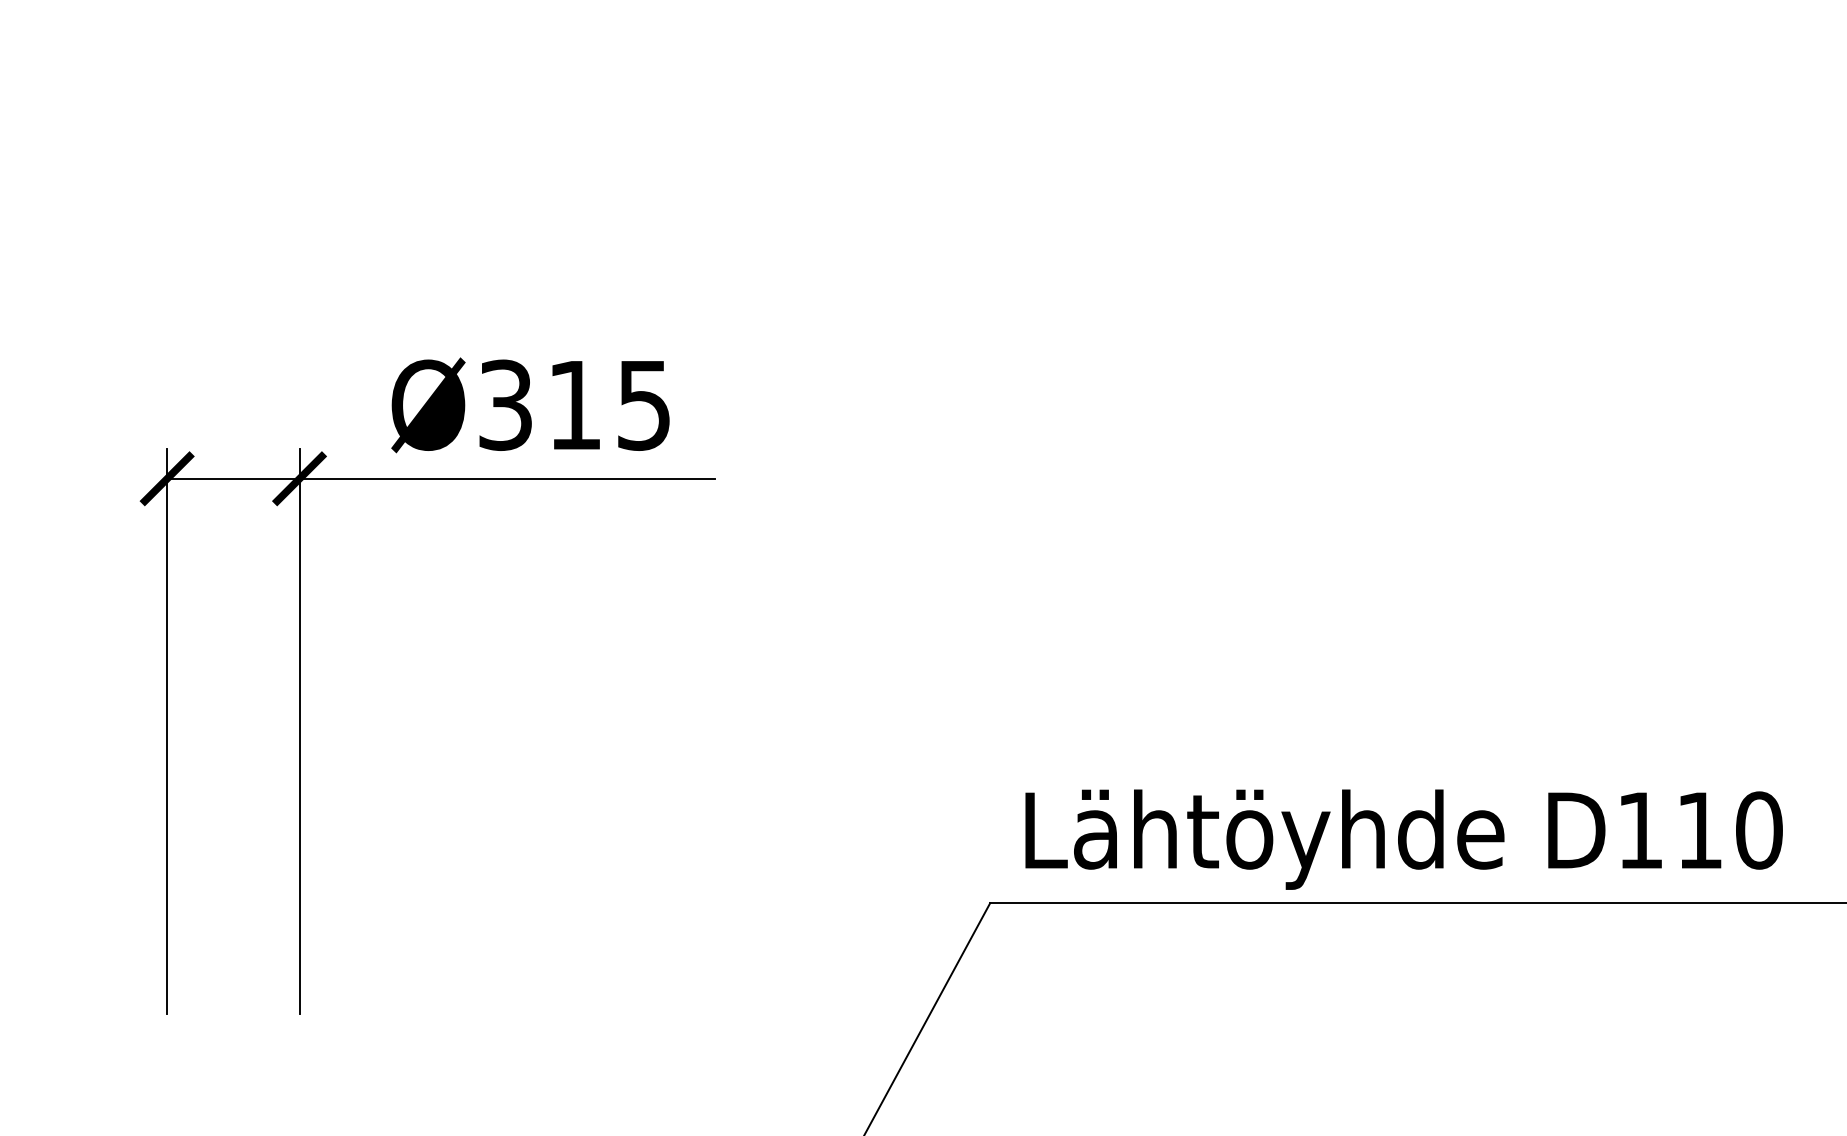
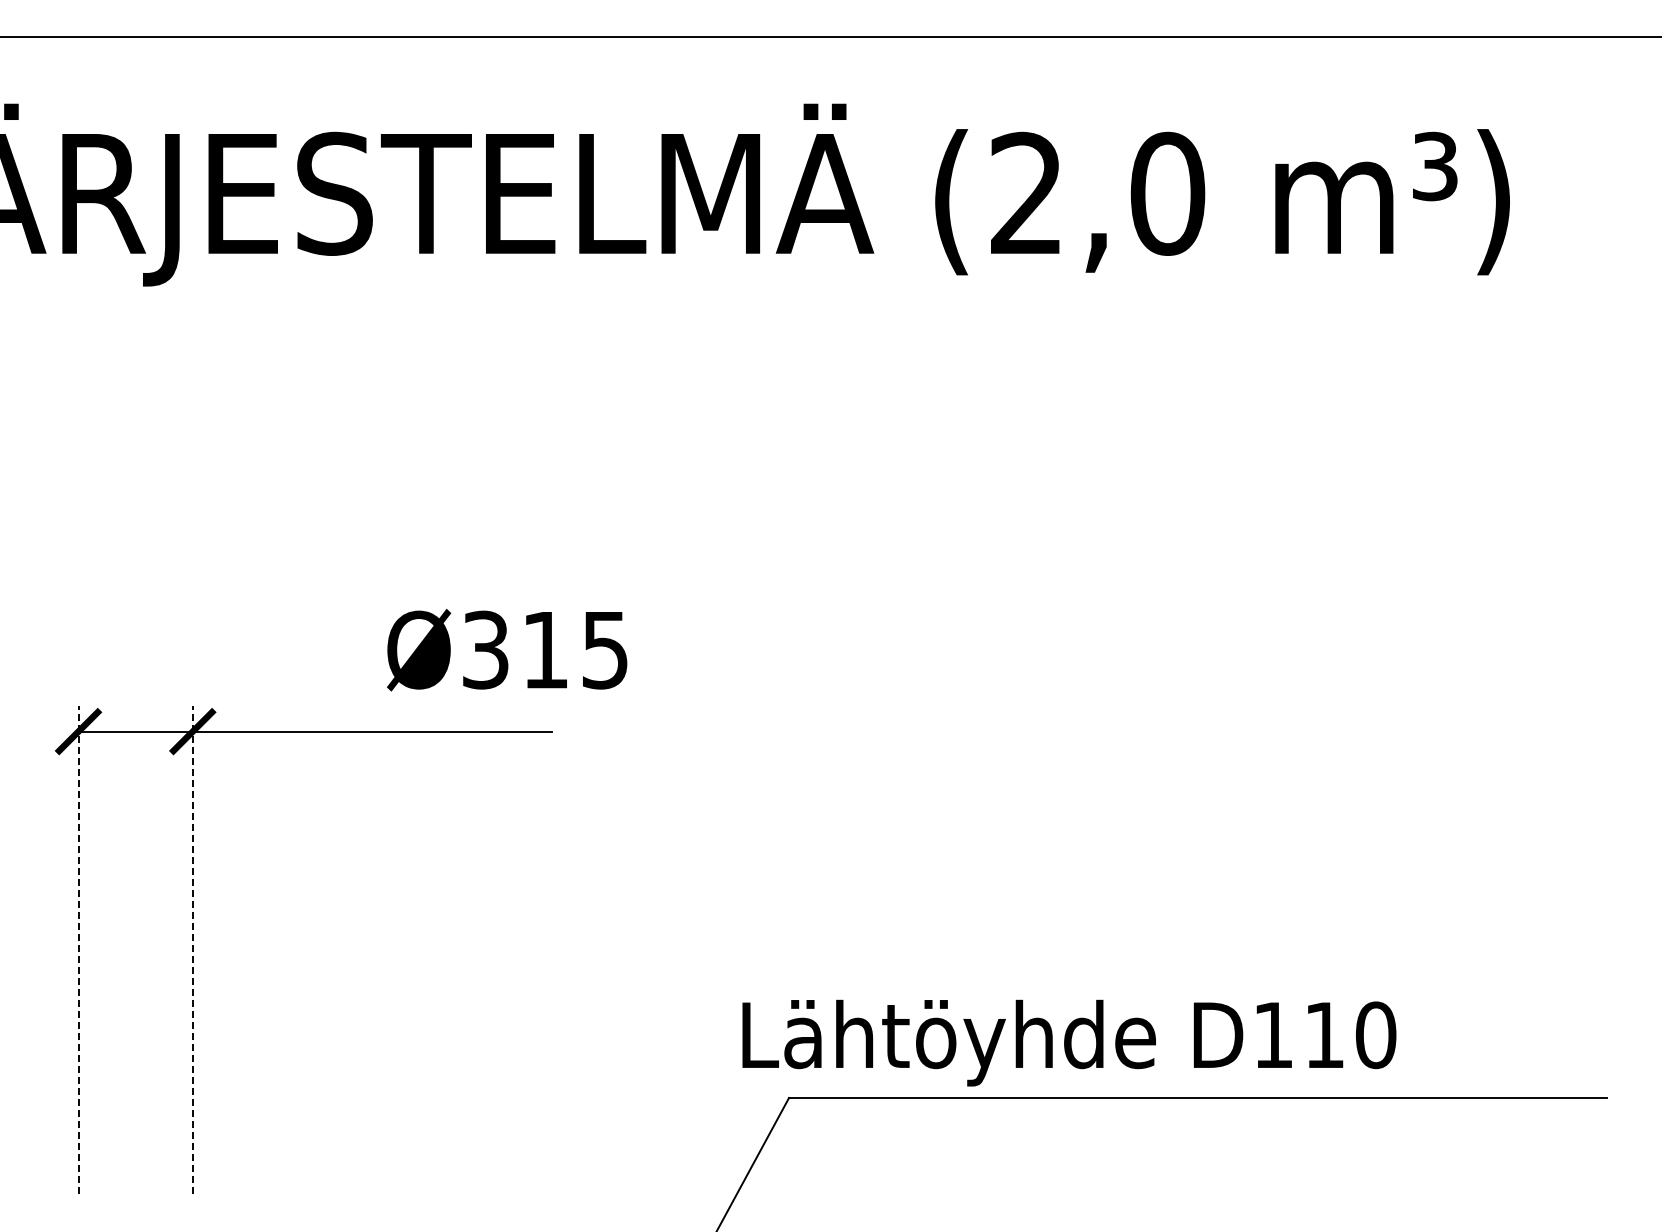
text: (530, 405) -> (507, 650), moved
line: (167, 732) -> (78, 950), solid -> dashed
line: (299, 732) -> (192, 950), solid -> dashed
text: (1404, 838) -> (1069, 1042), moved

